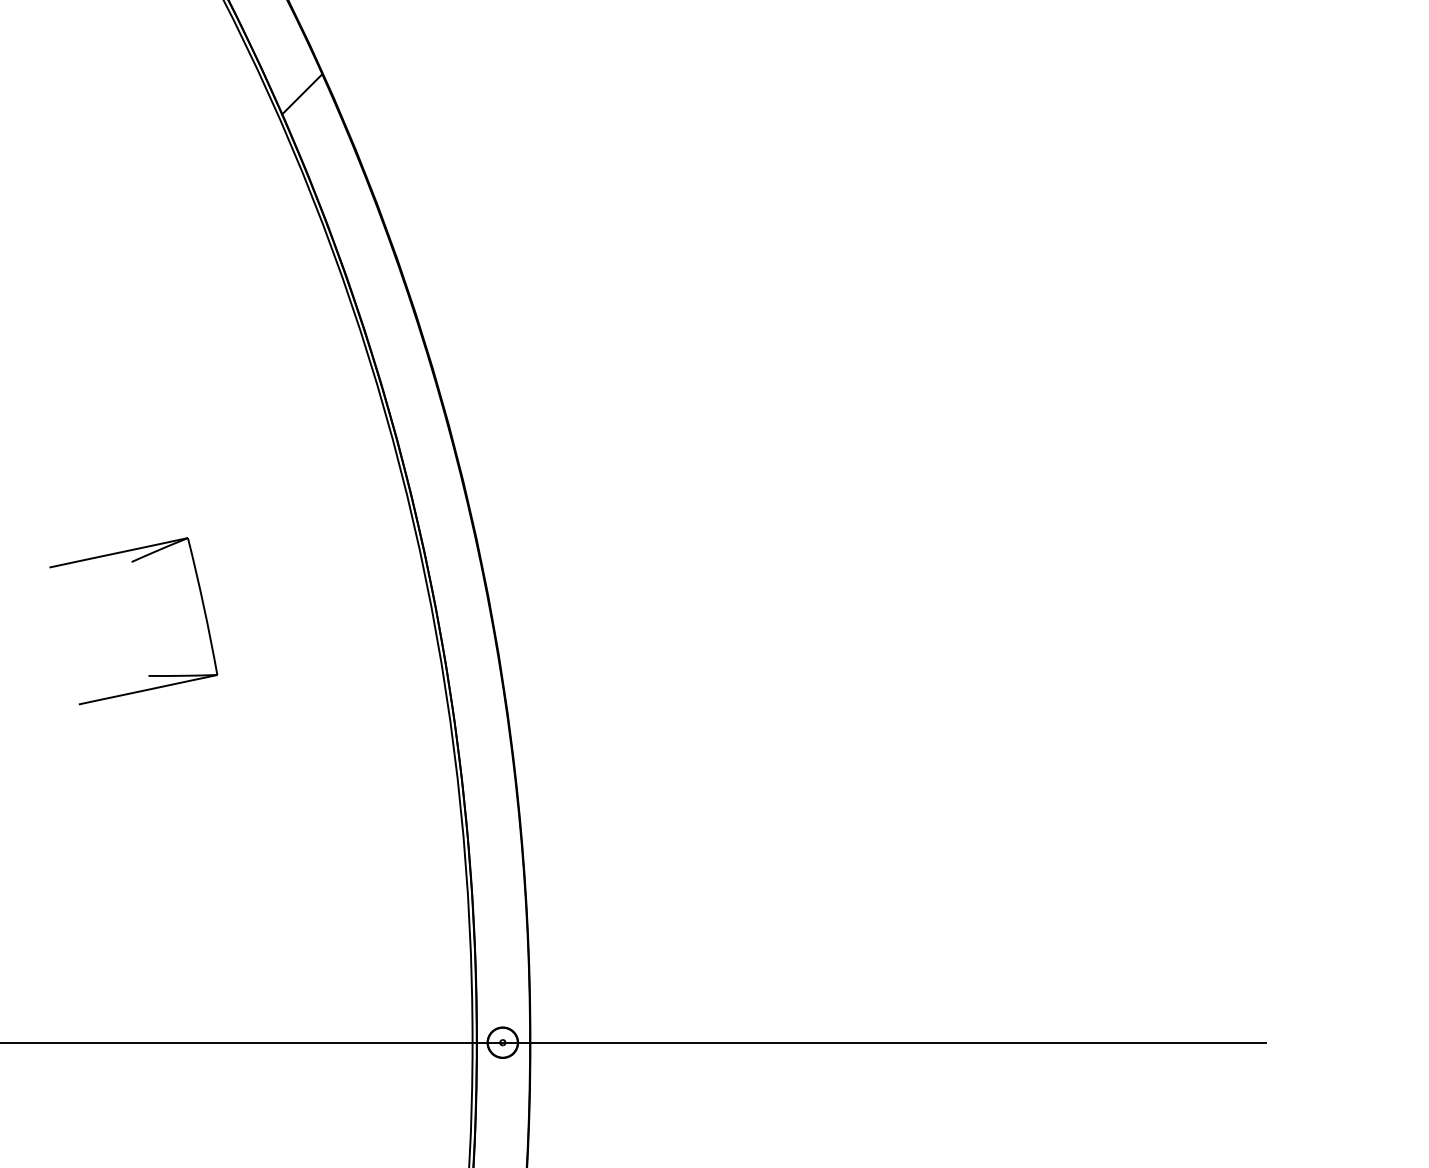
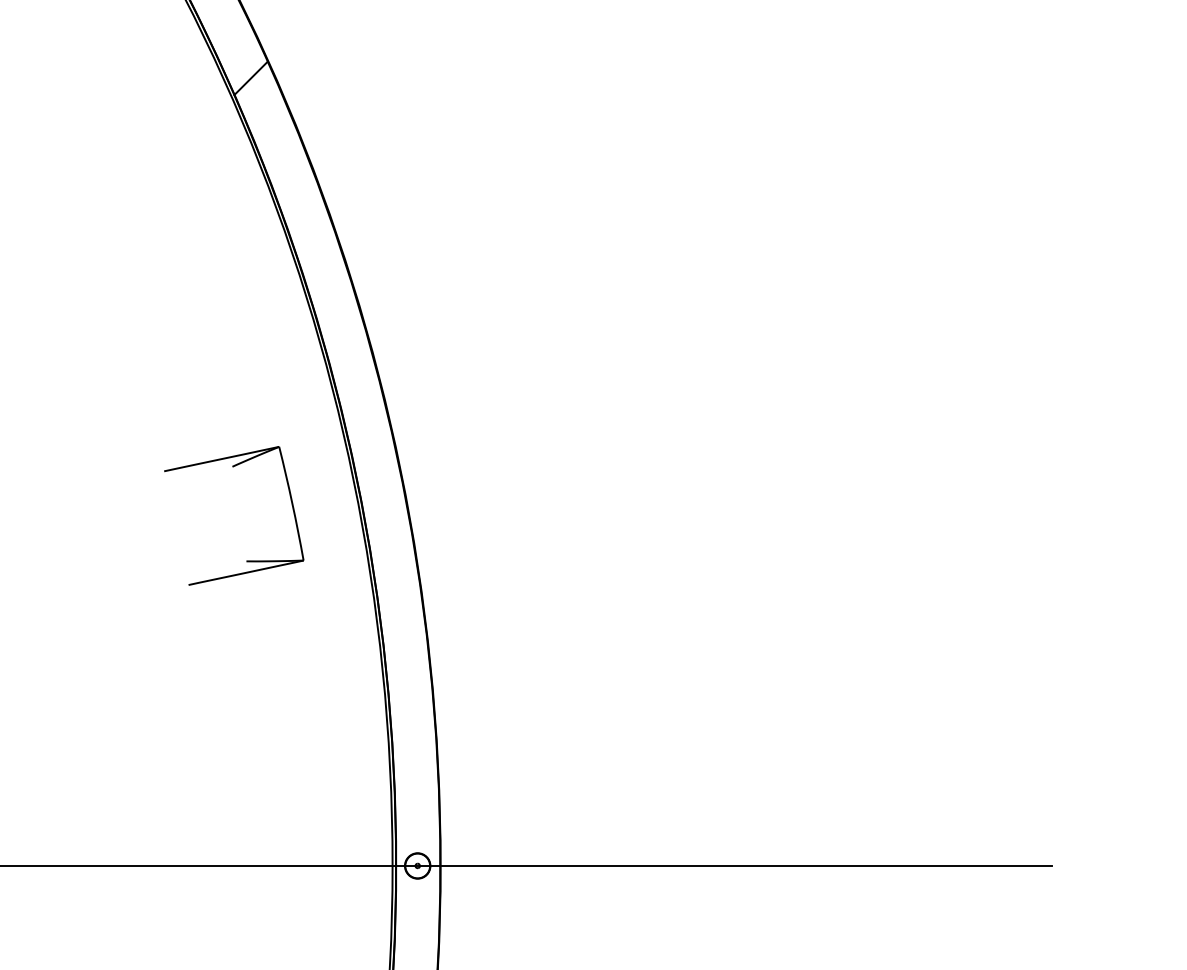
part: (148, 674) -> (246, 560), moved

